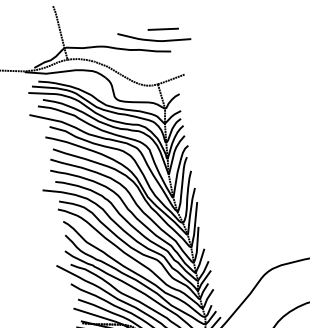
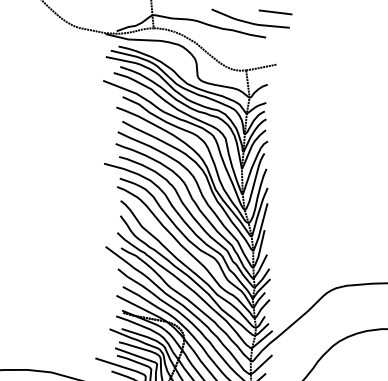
line: (163, 29) -> (275, 12), moved

